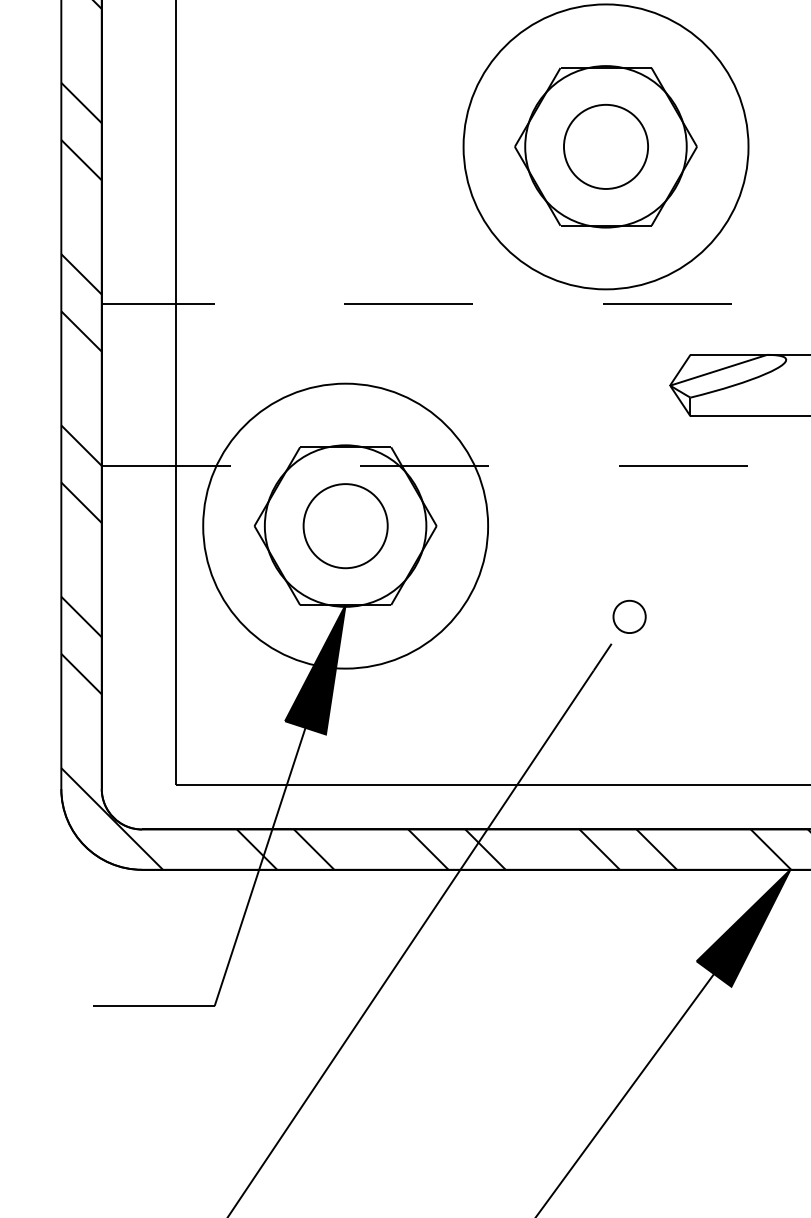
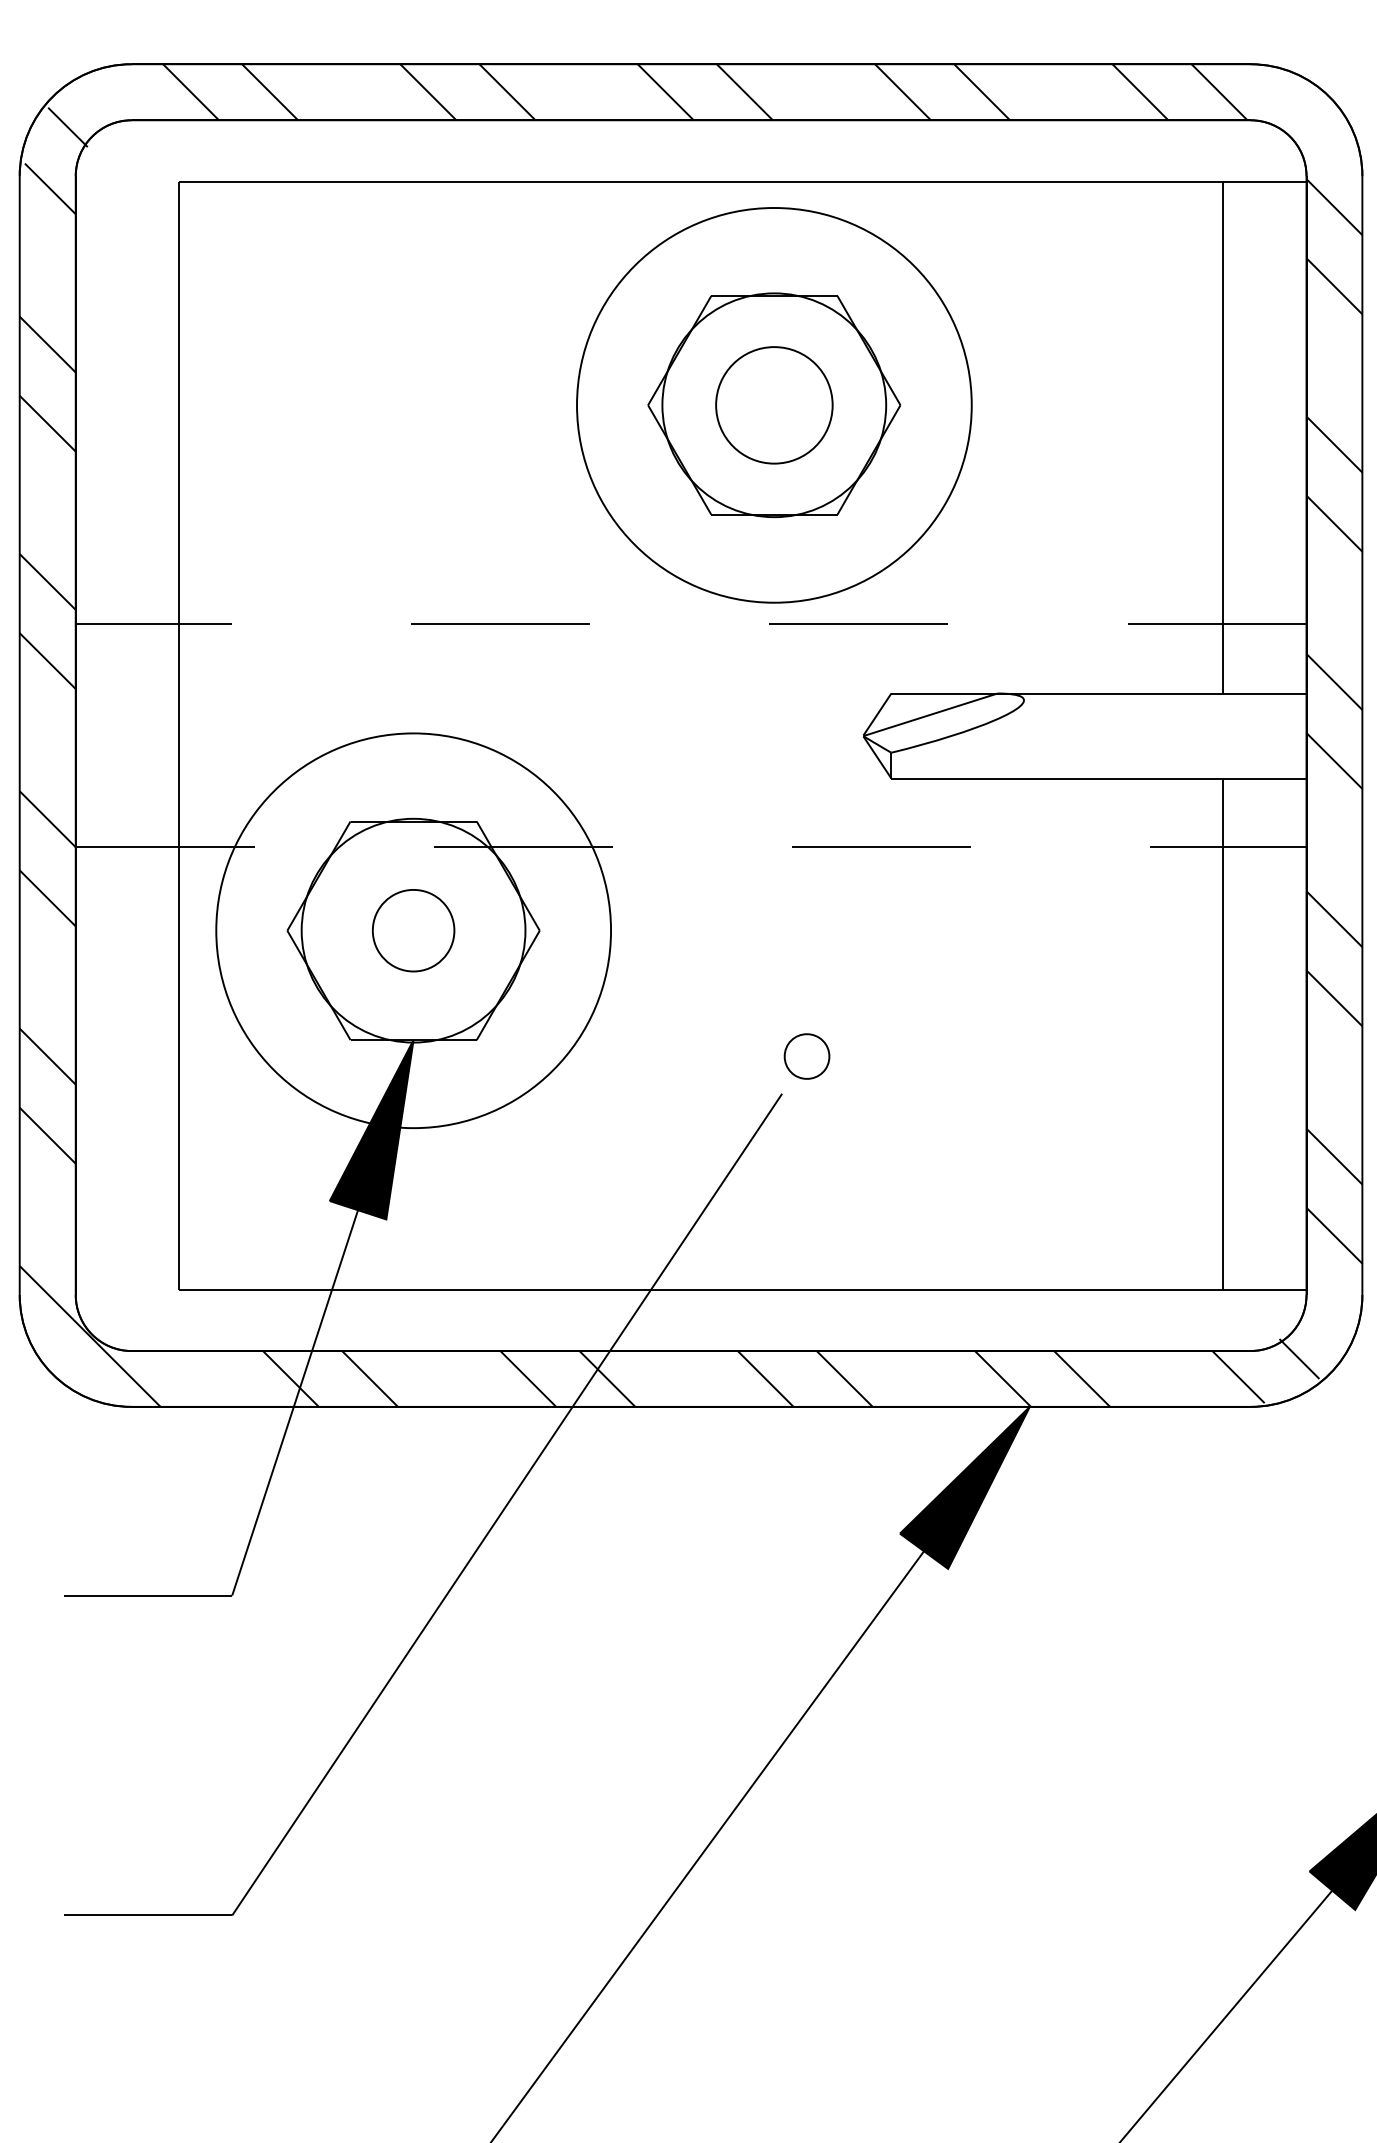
part: (345, 525) -> (413, 930), size x0.7

